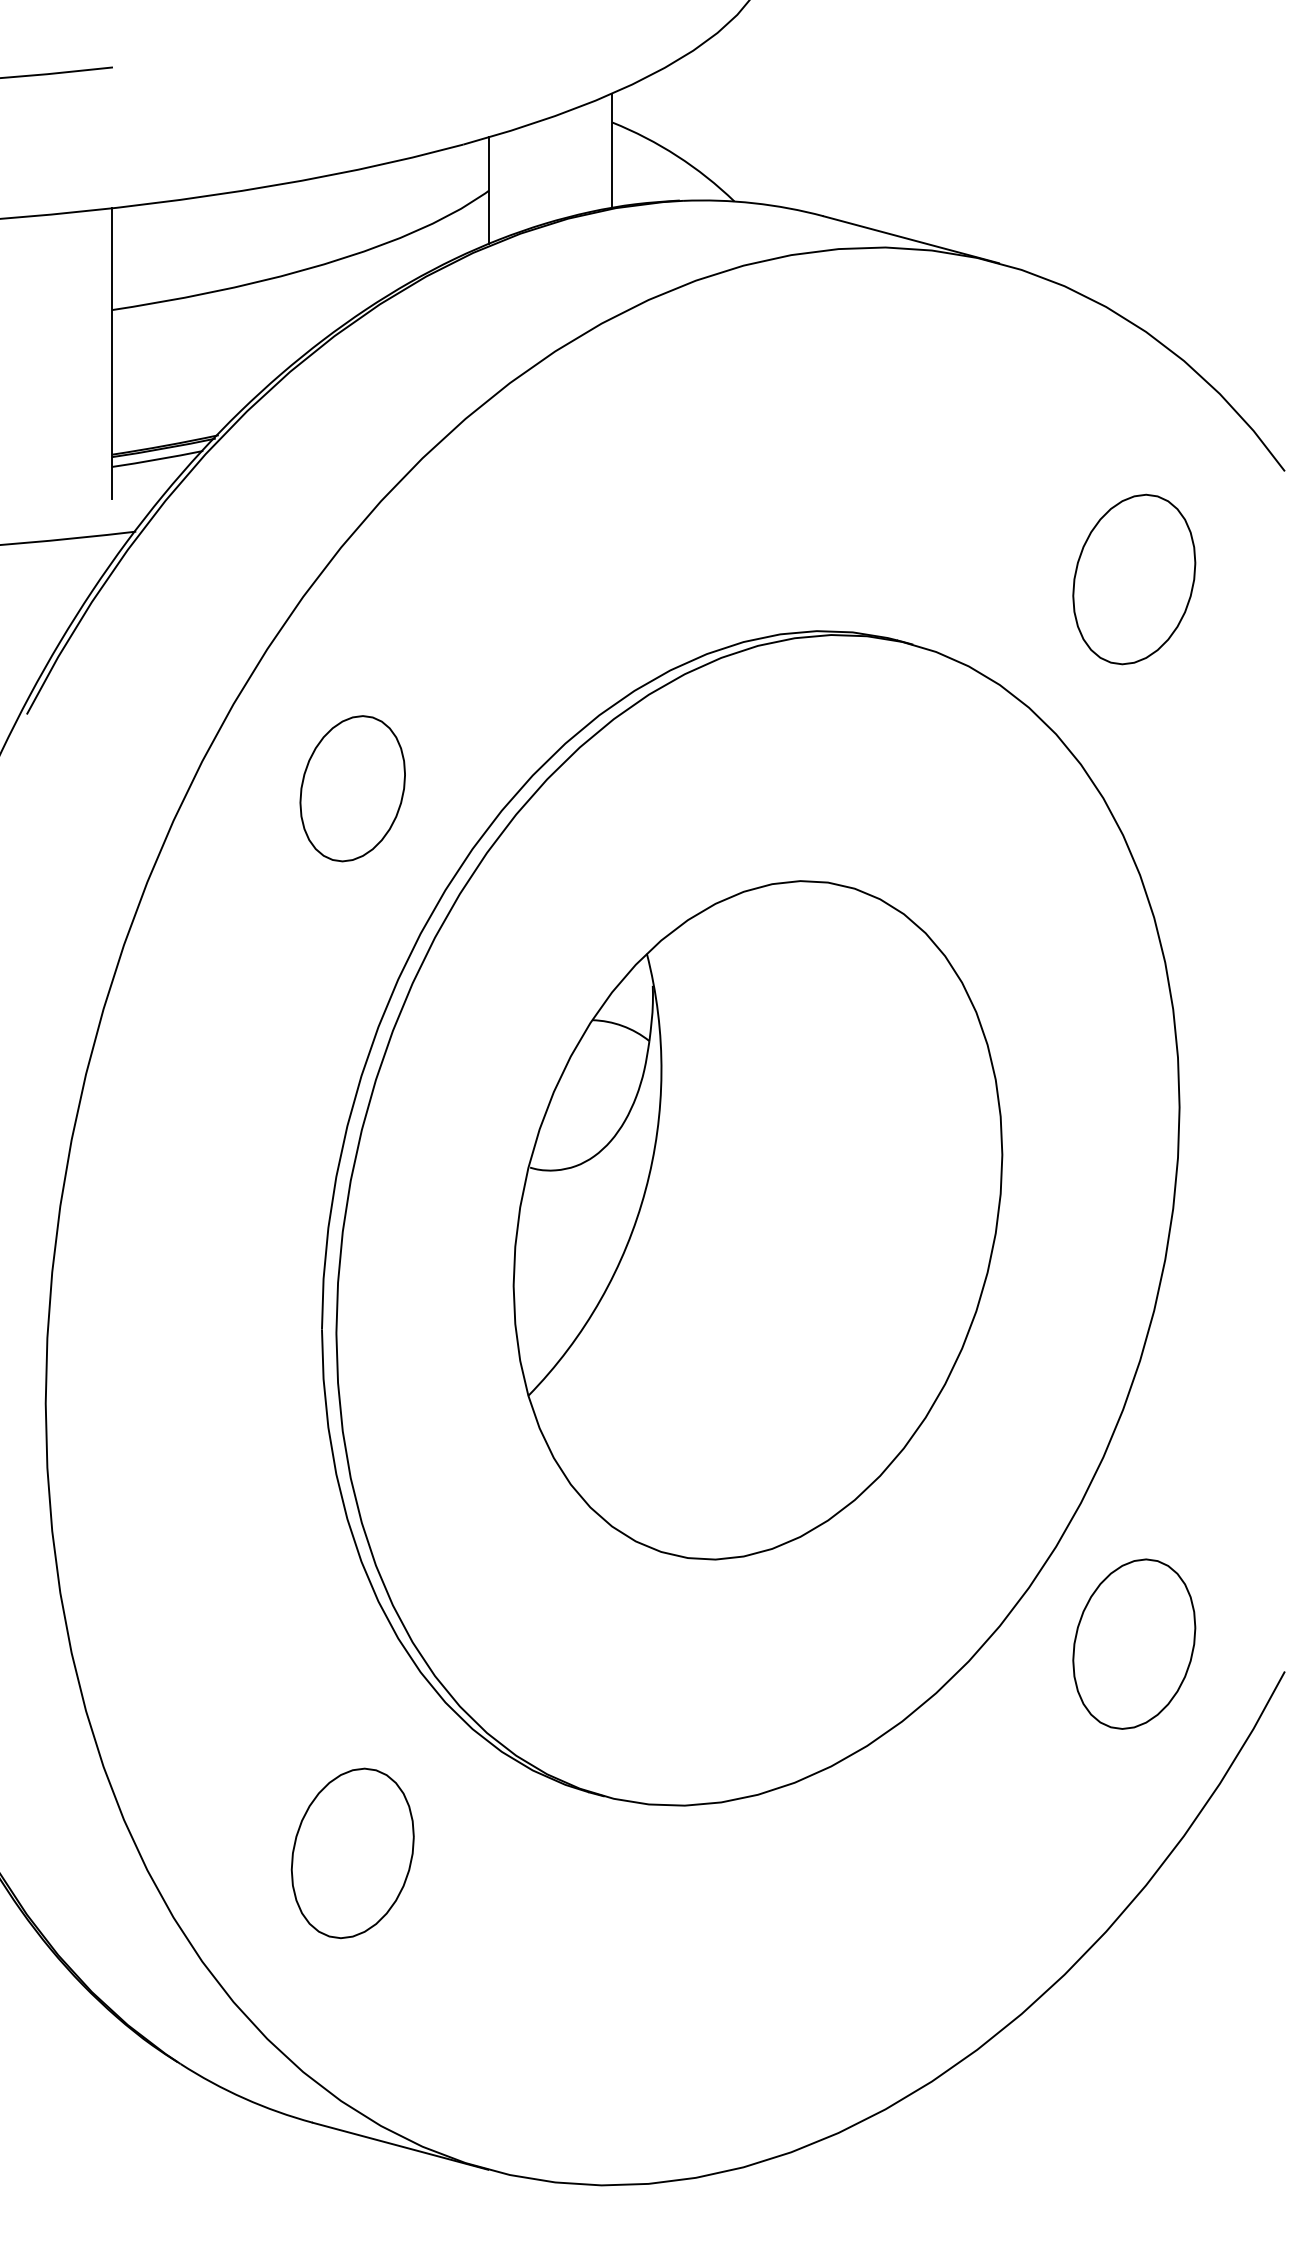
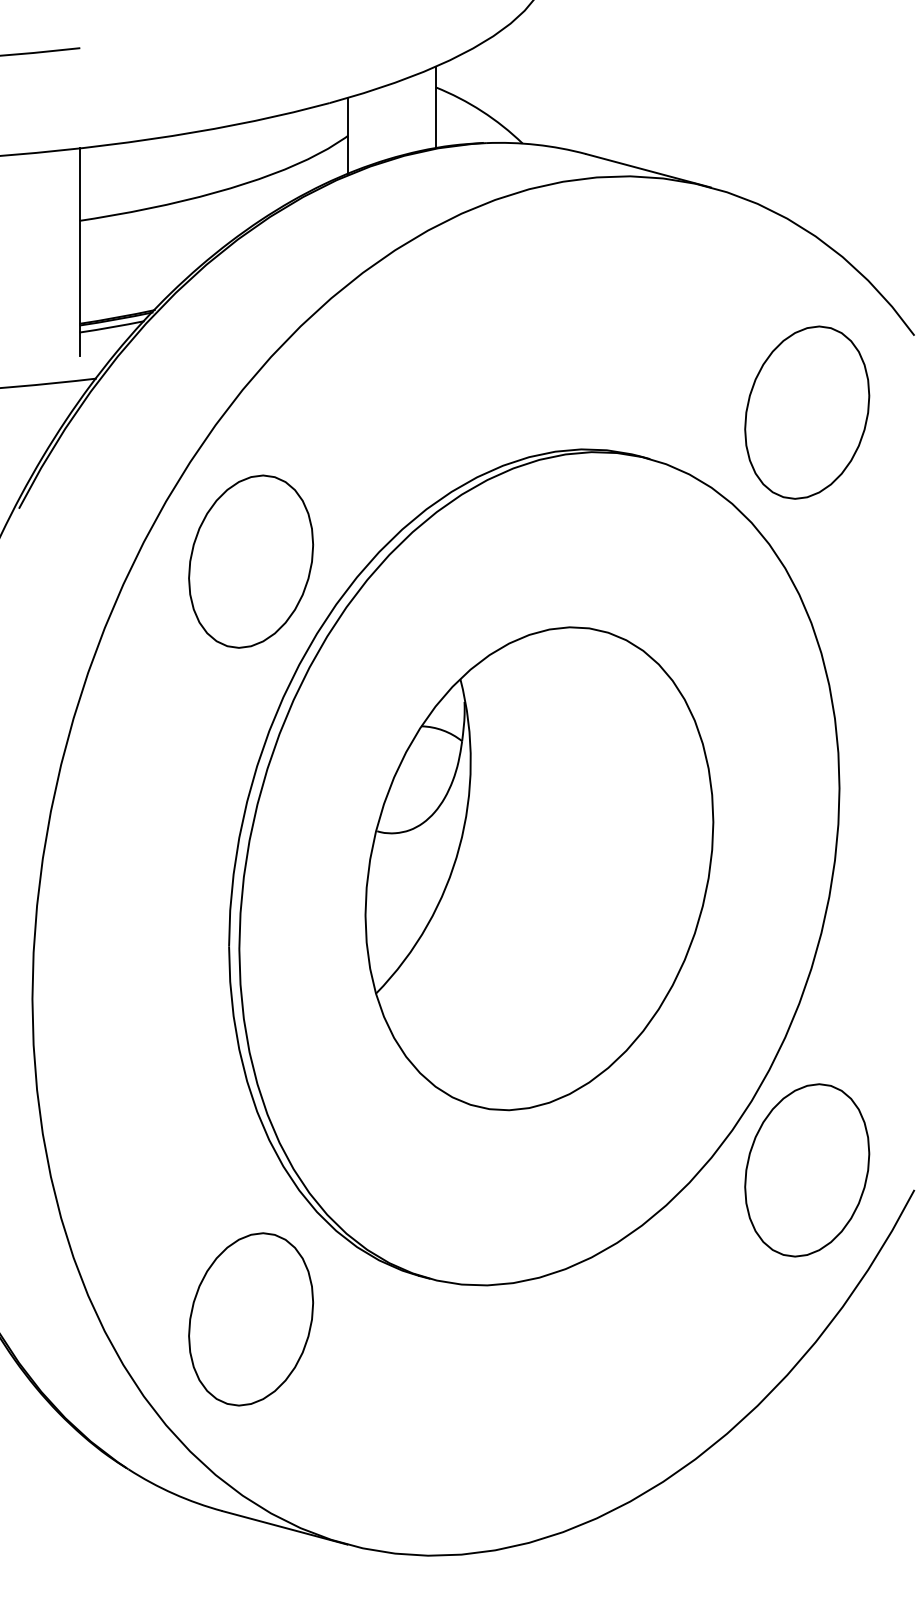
part: (1134, 579) -> (807, 412), size x1.43
part: (352, 788) -> (250, 561), size x1.67
part: (1134, 1644) -> (807, 1170), size x1.43
part: (352, 1853) -> (250, 1319), size x1.43

